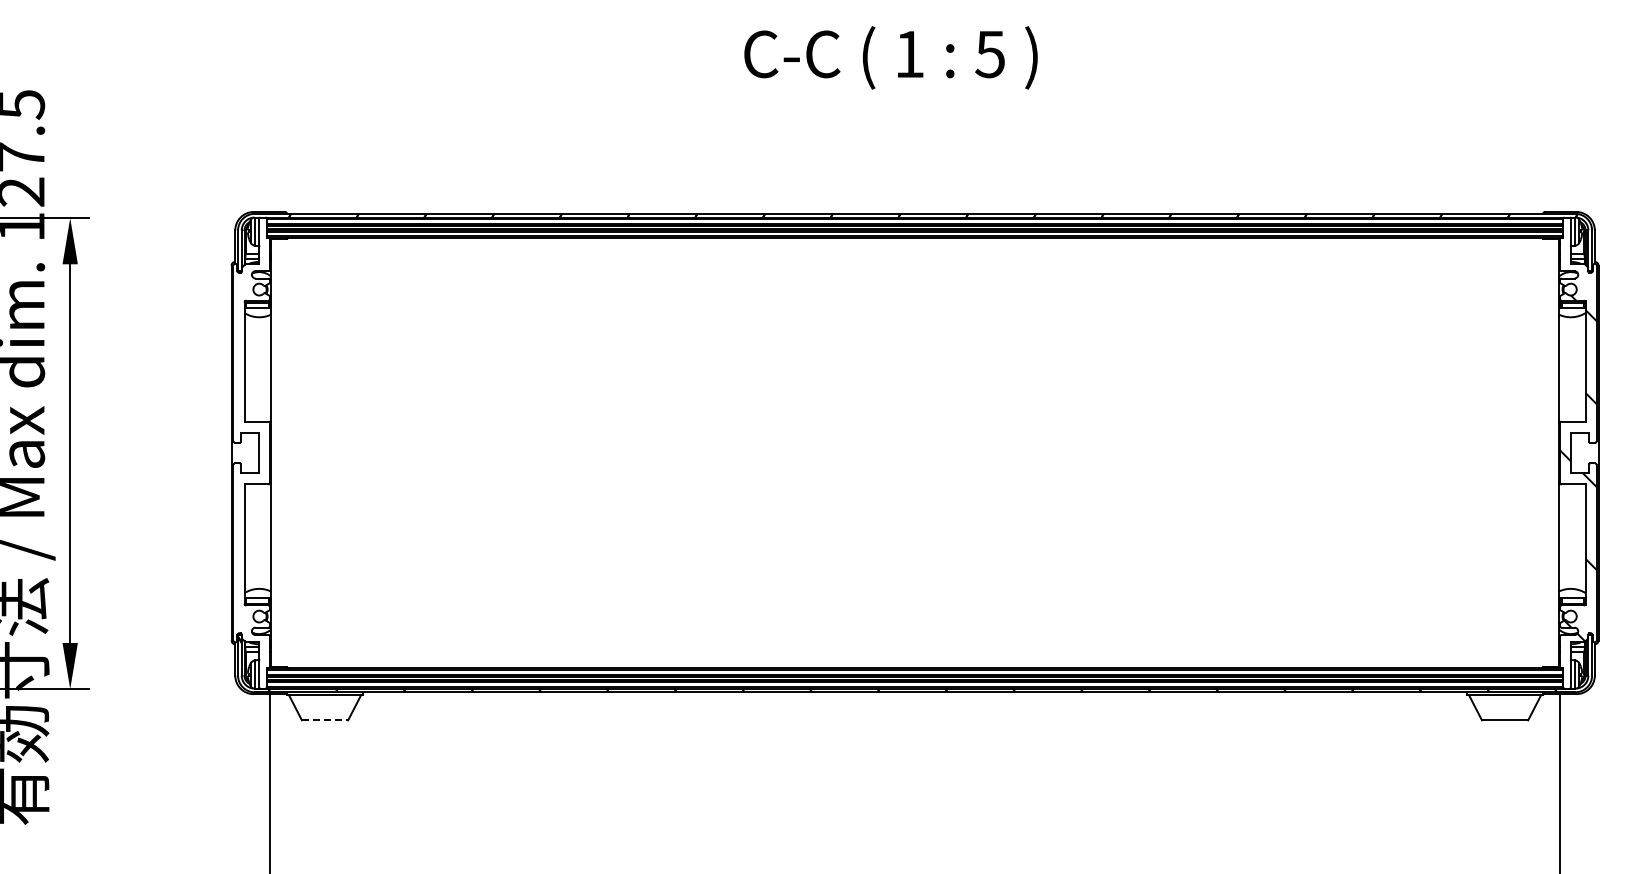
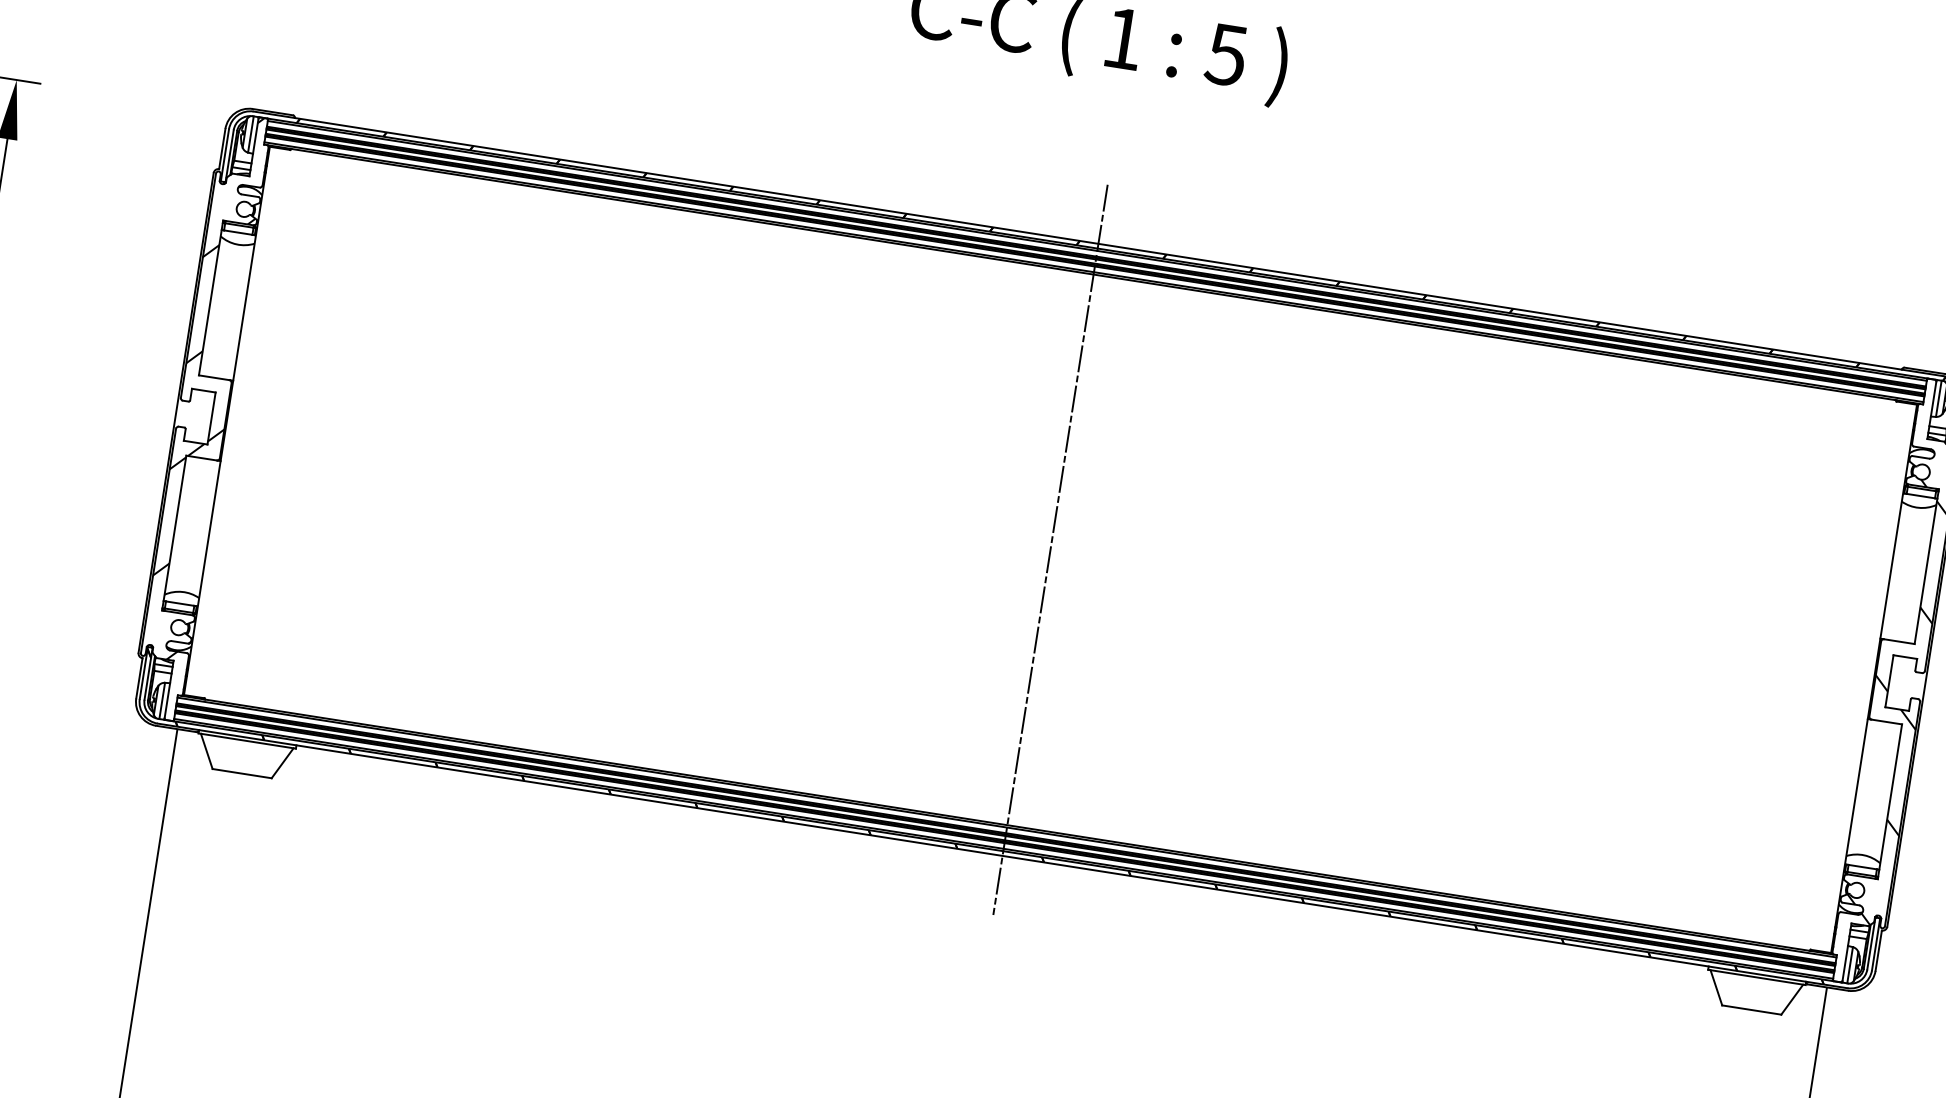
hatch: (251, 429) -> (206, 386), added
line: (915, 452) -> (1051, 549), added
line: (325, 720) -> (242, 773), dashed -> solid

